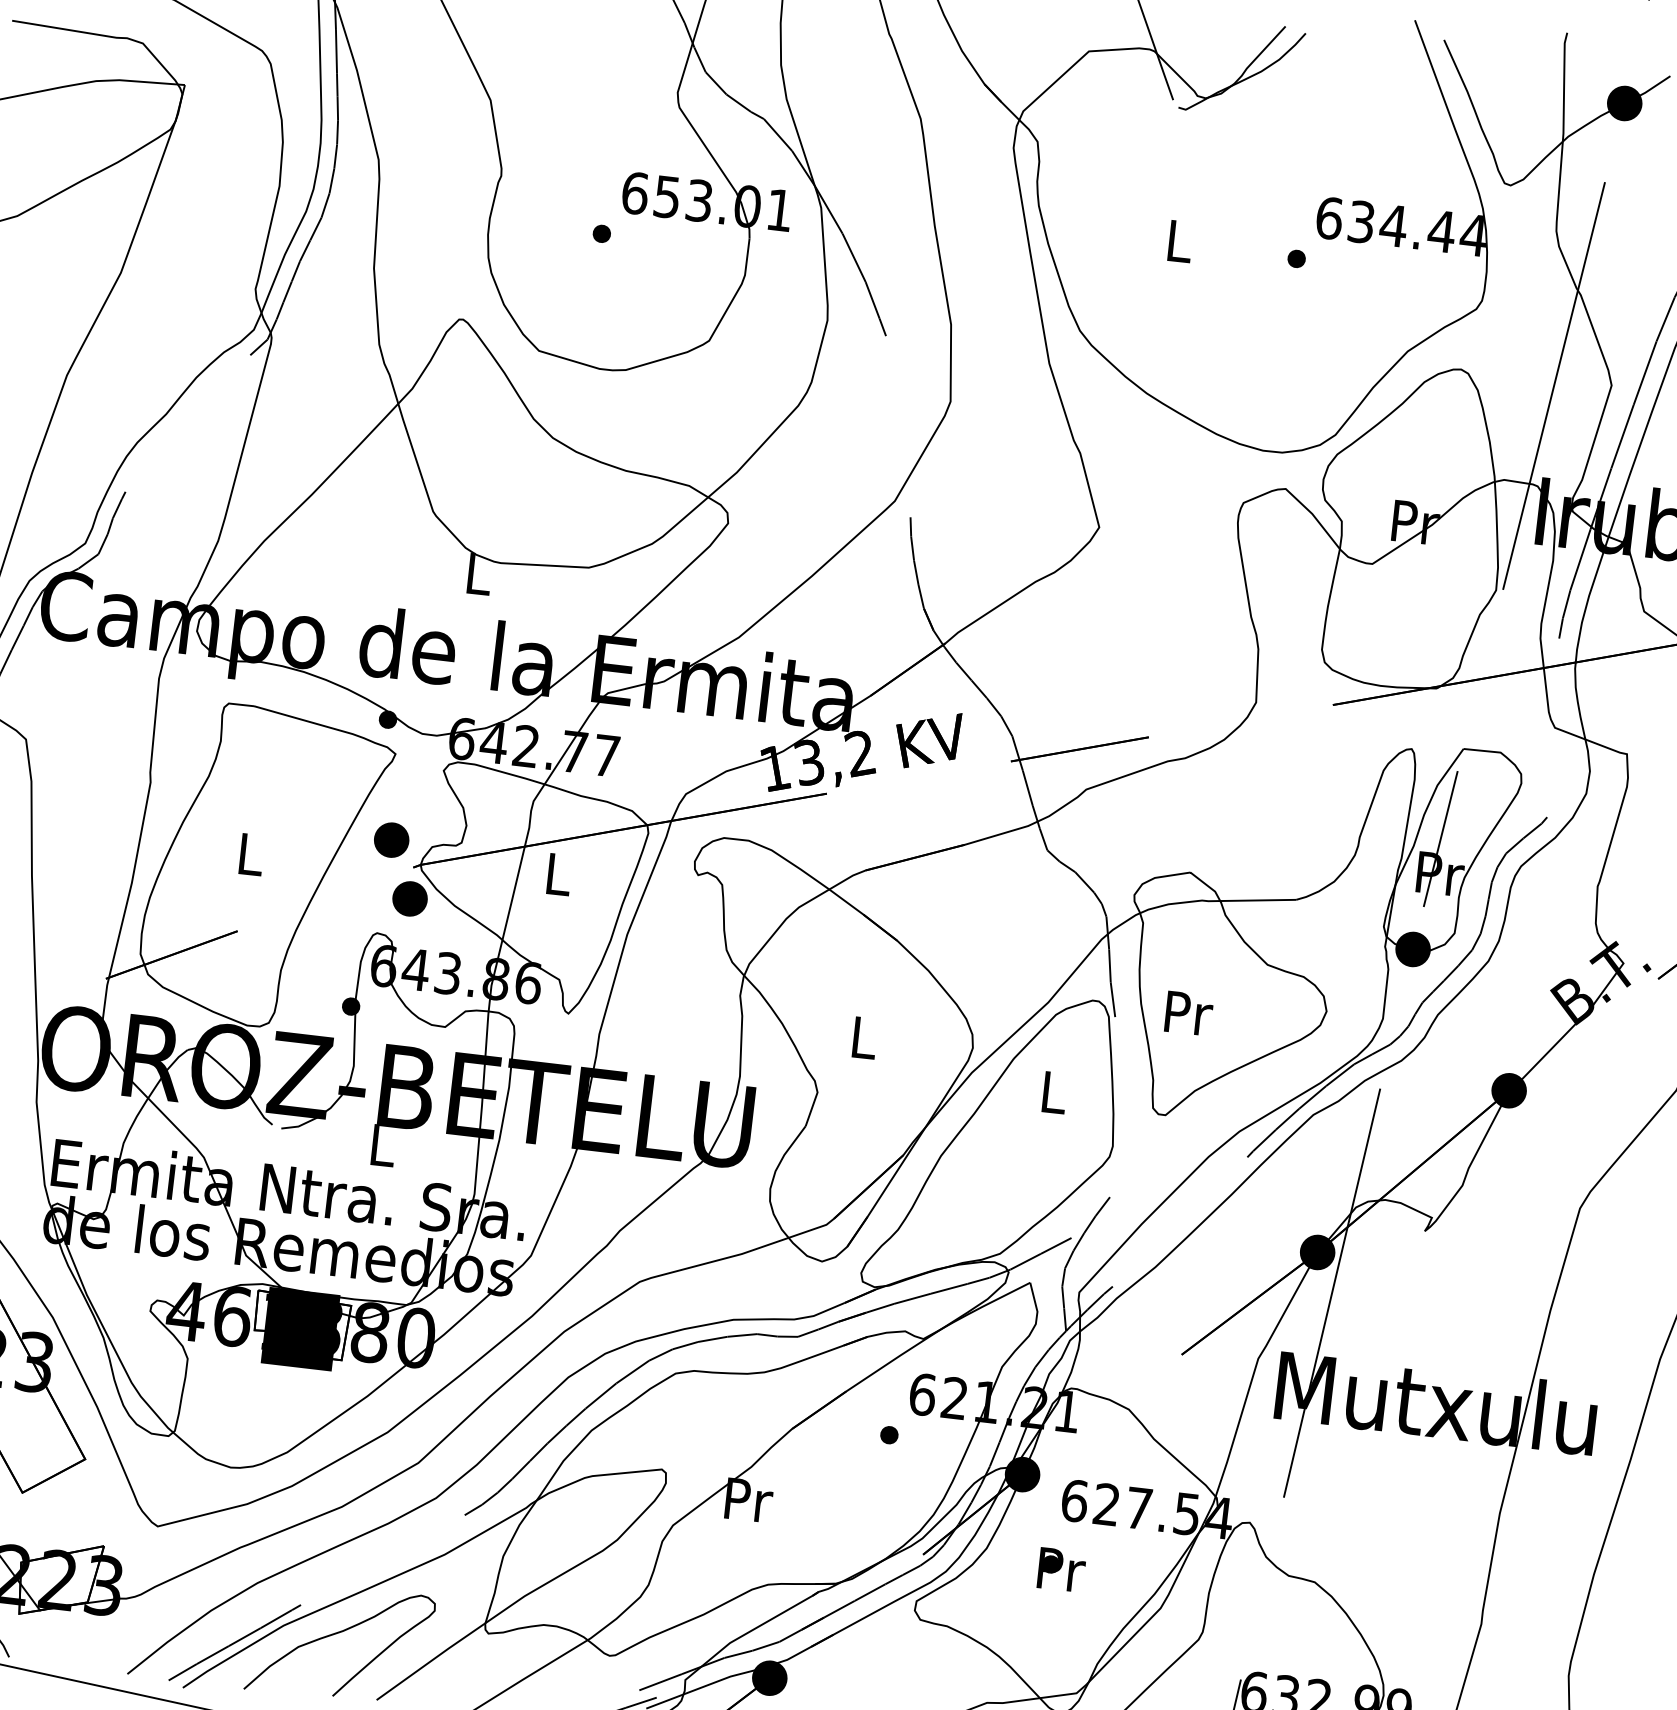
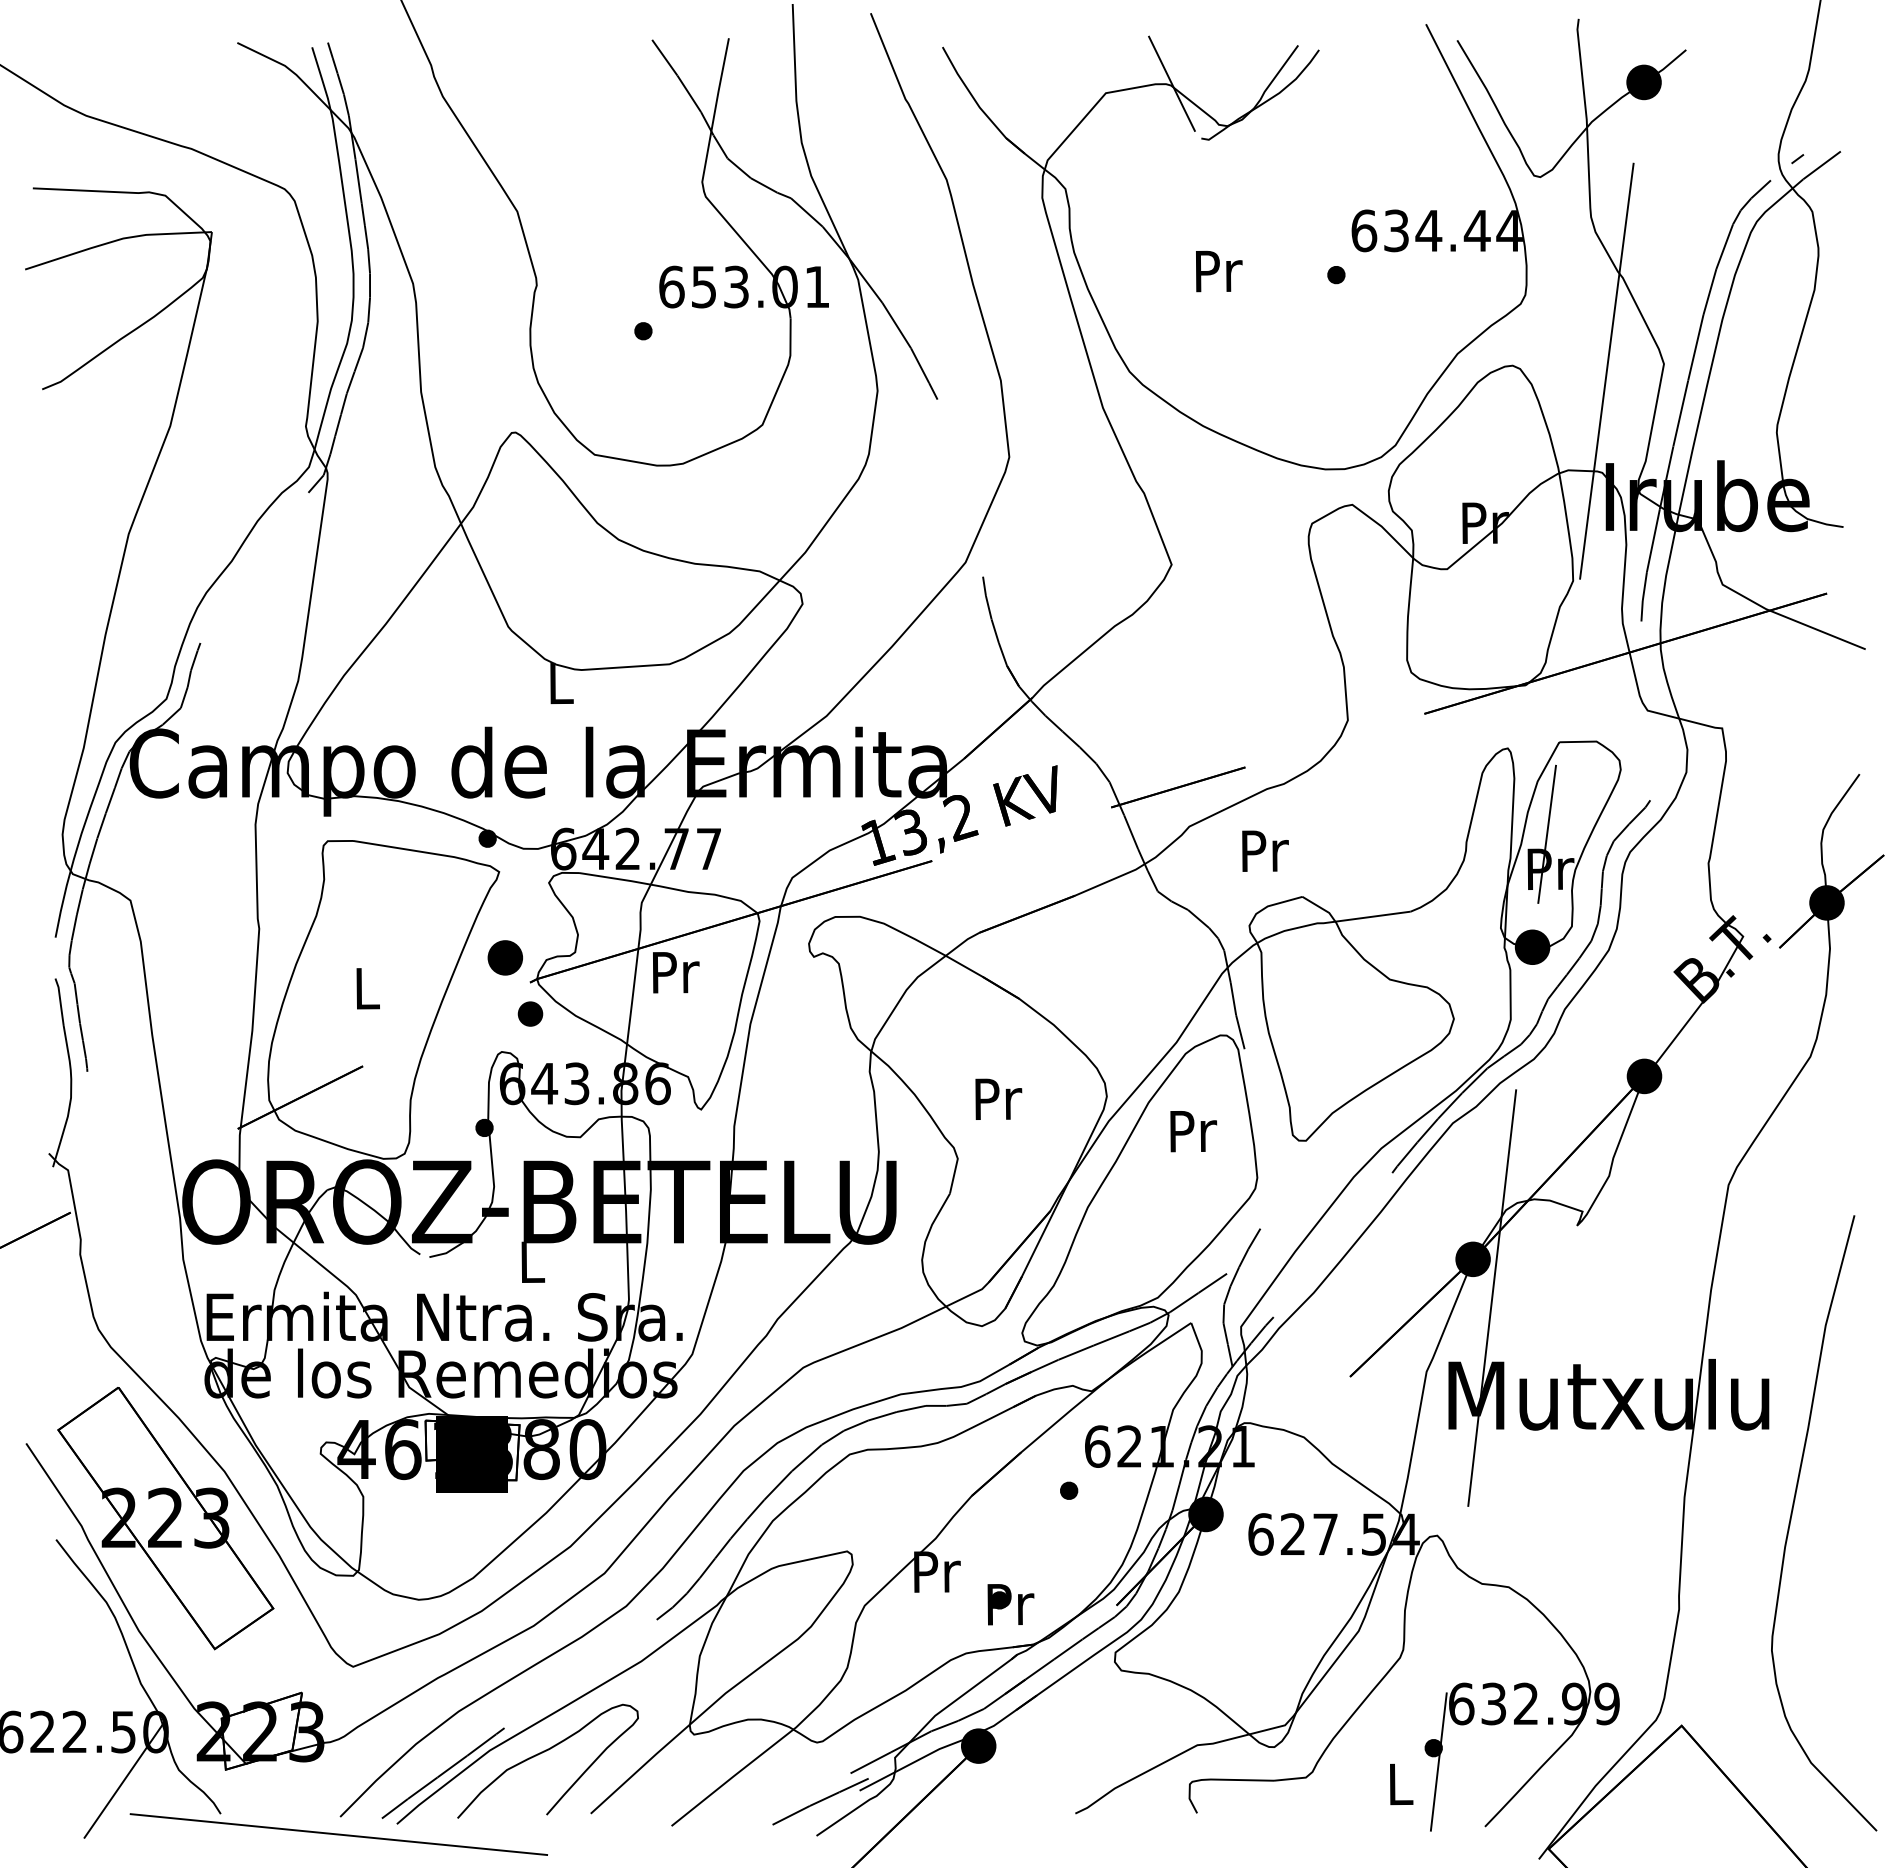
text: (1180, 241) -> (1219, 271), L -> Pr
text: (559, 874) -> (676, 972), L -> Pr
part: (410, 898) -> (530, 1013), size x0.7
text: (1189, 1012) -> (1265, 850), moved
text: (865, 1037) -> (998, 1098), L -> Pr
text: (1054, 1092) -> (1193, 1131), L -> Pr
text: (1061, 1569) -> (1010, 1604), moved

